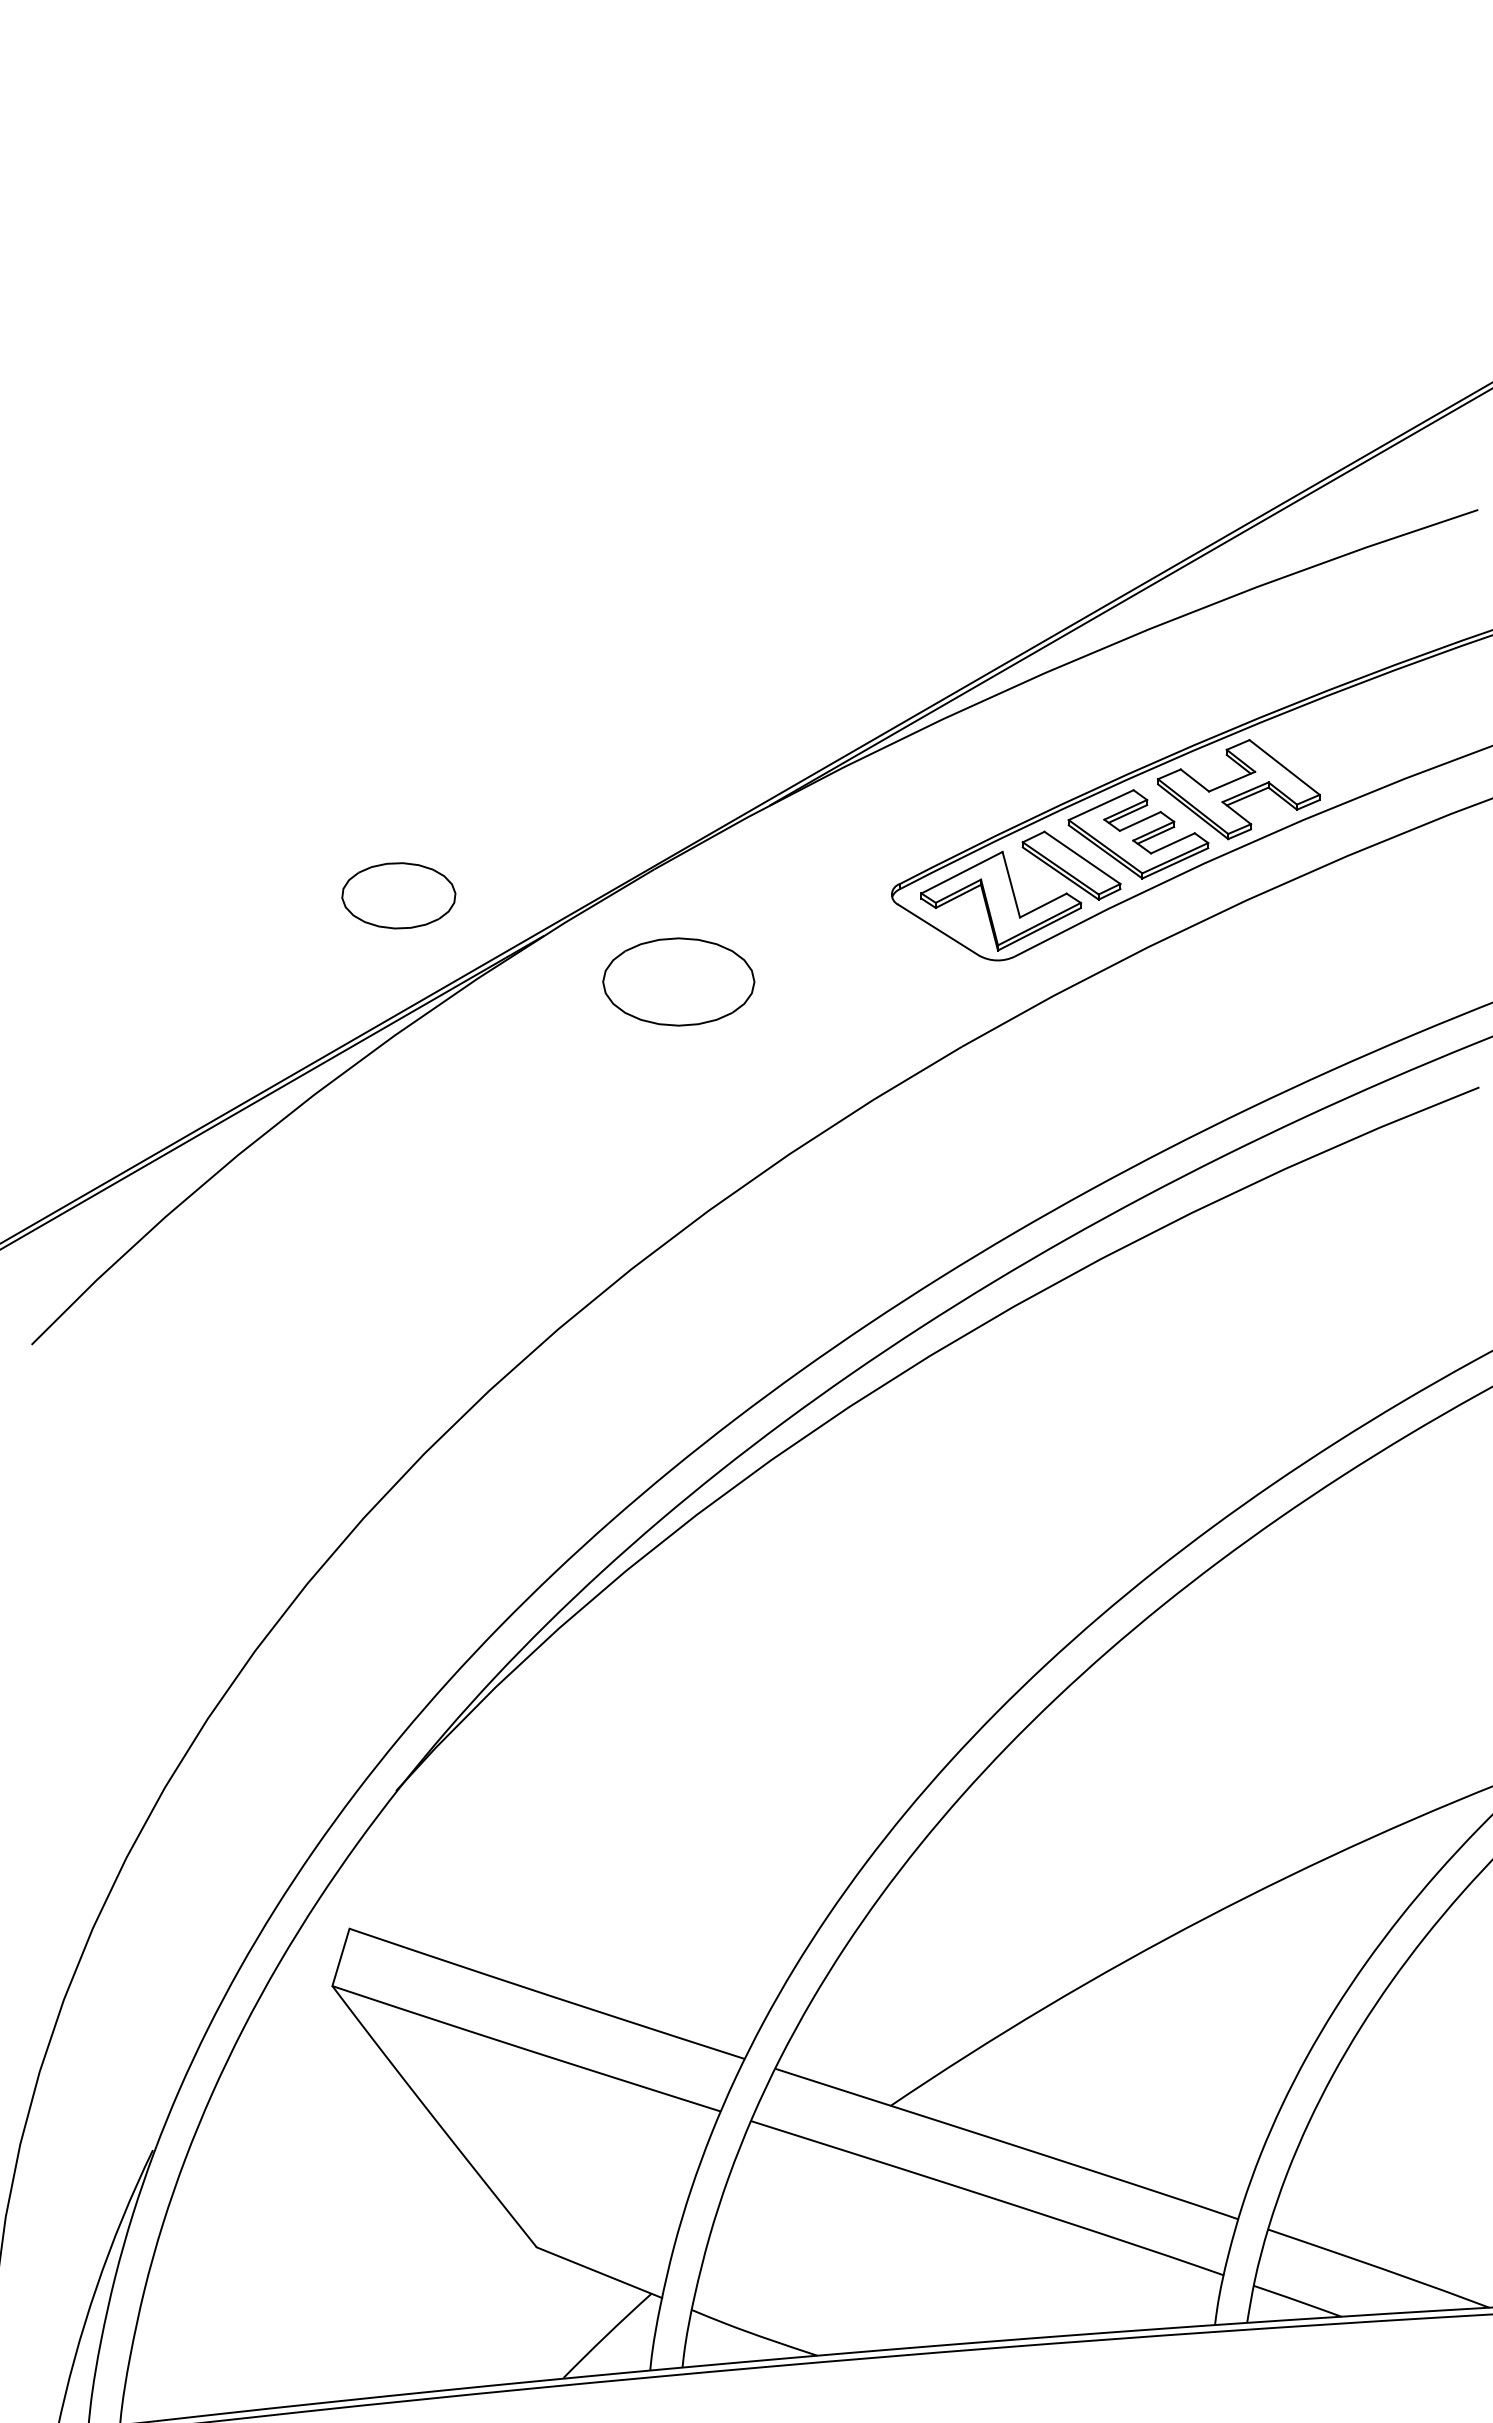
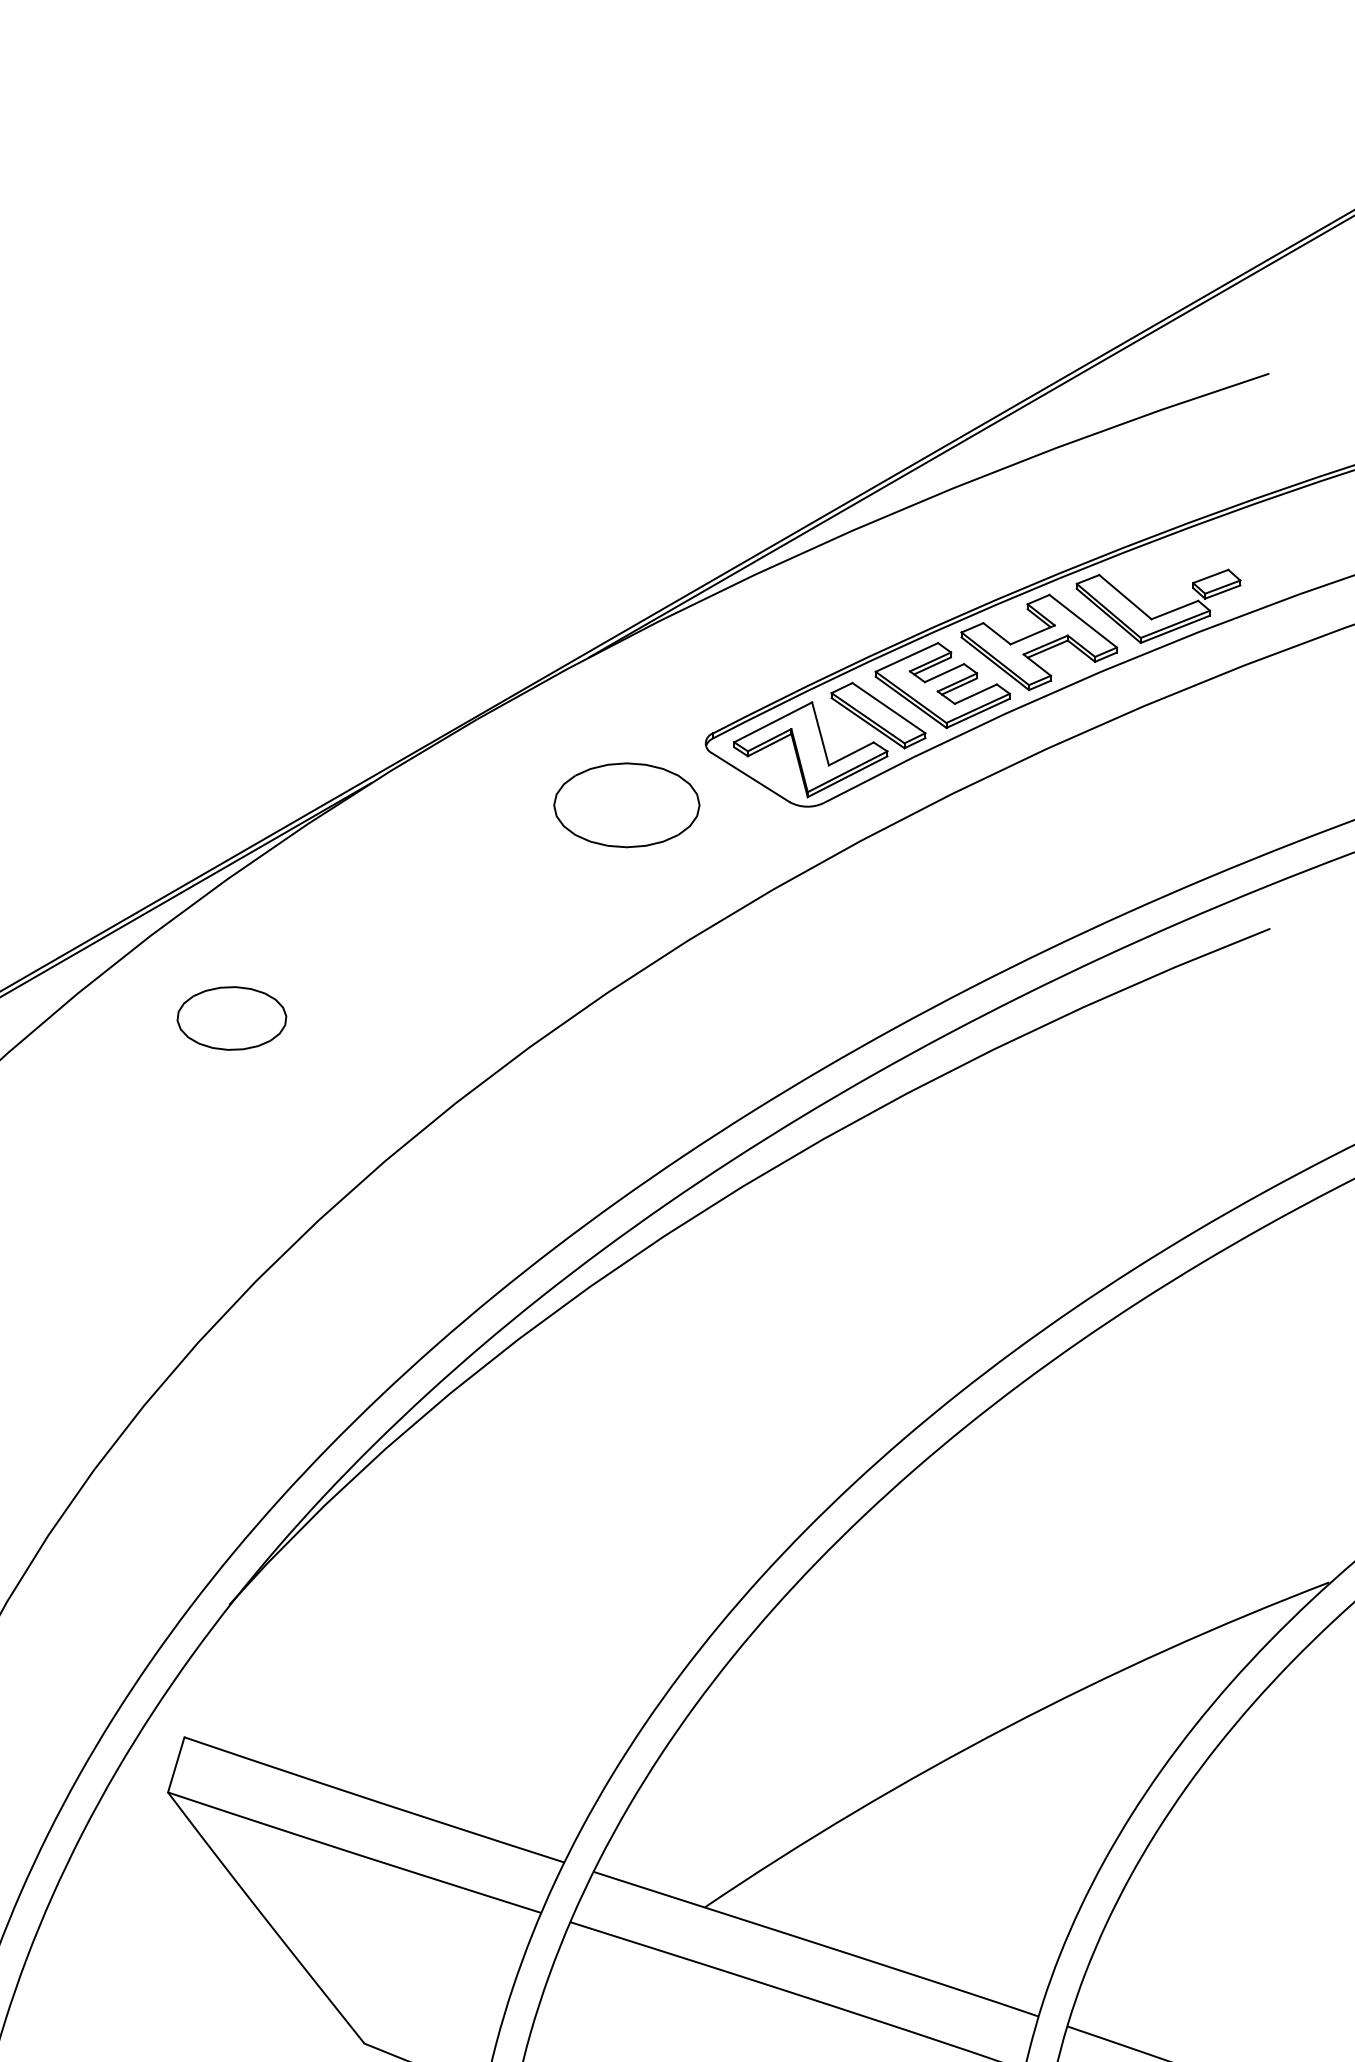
part: (1365, 760) -> (1160, 614), added
part: (398, 895) -> (231, 1018), moved
part: (678, 981) -> (626, 804), moved

